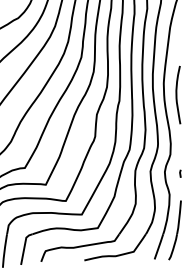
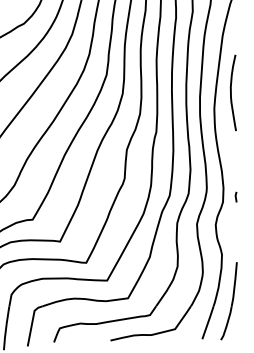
curve: (177, 94) -> (232, 92), moved
line: (180, 173) -> (236, 196), moved

